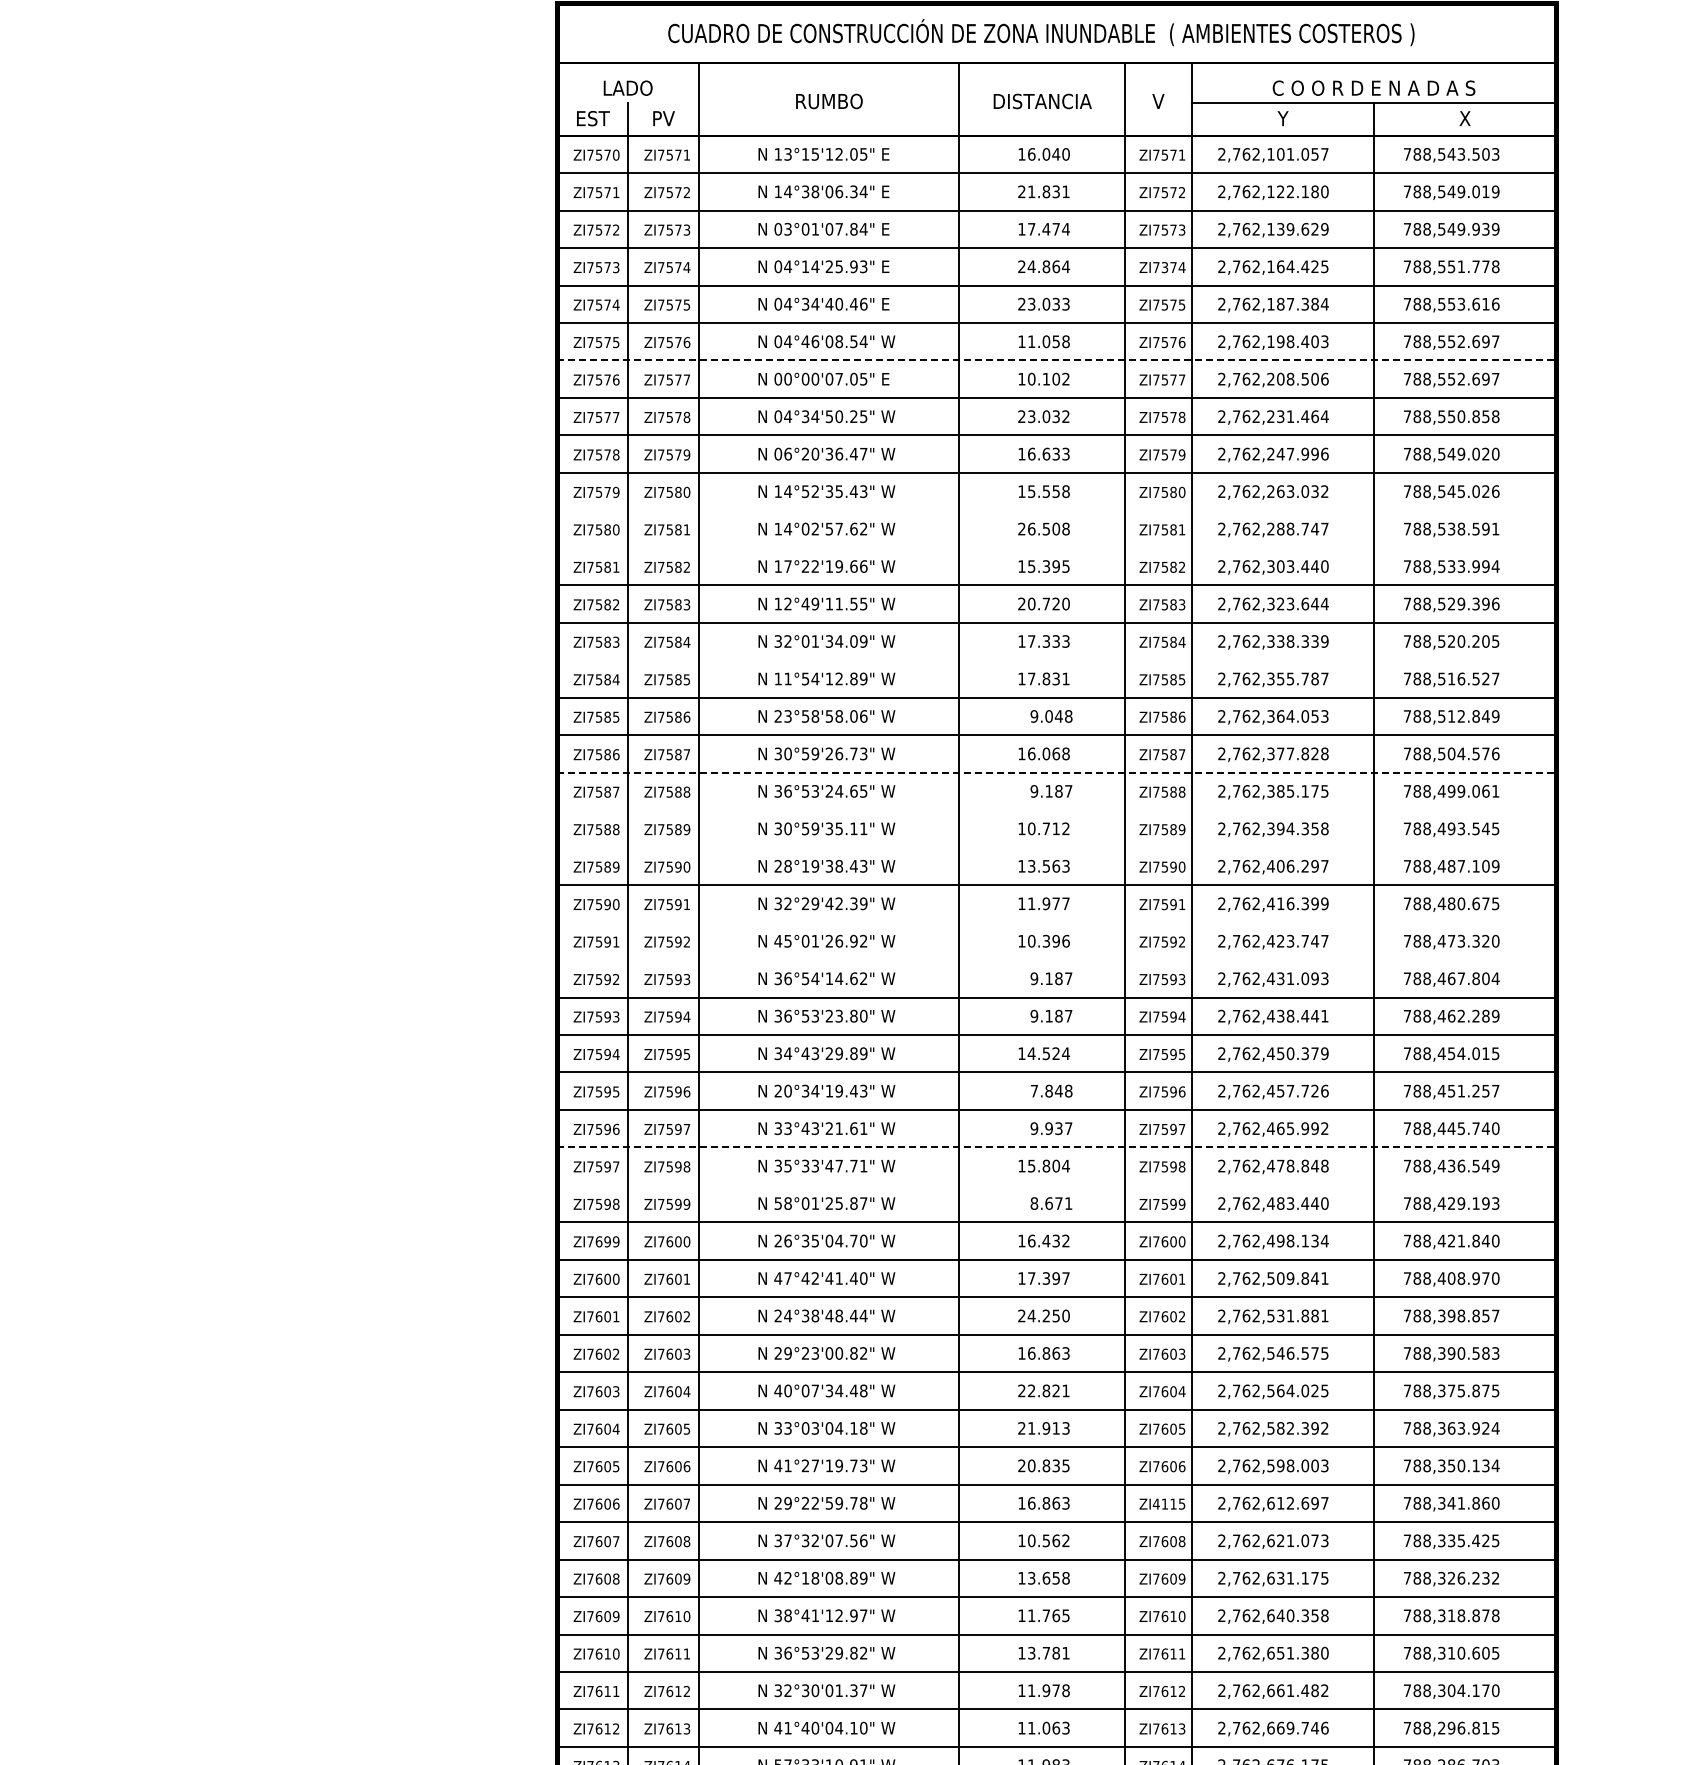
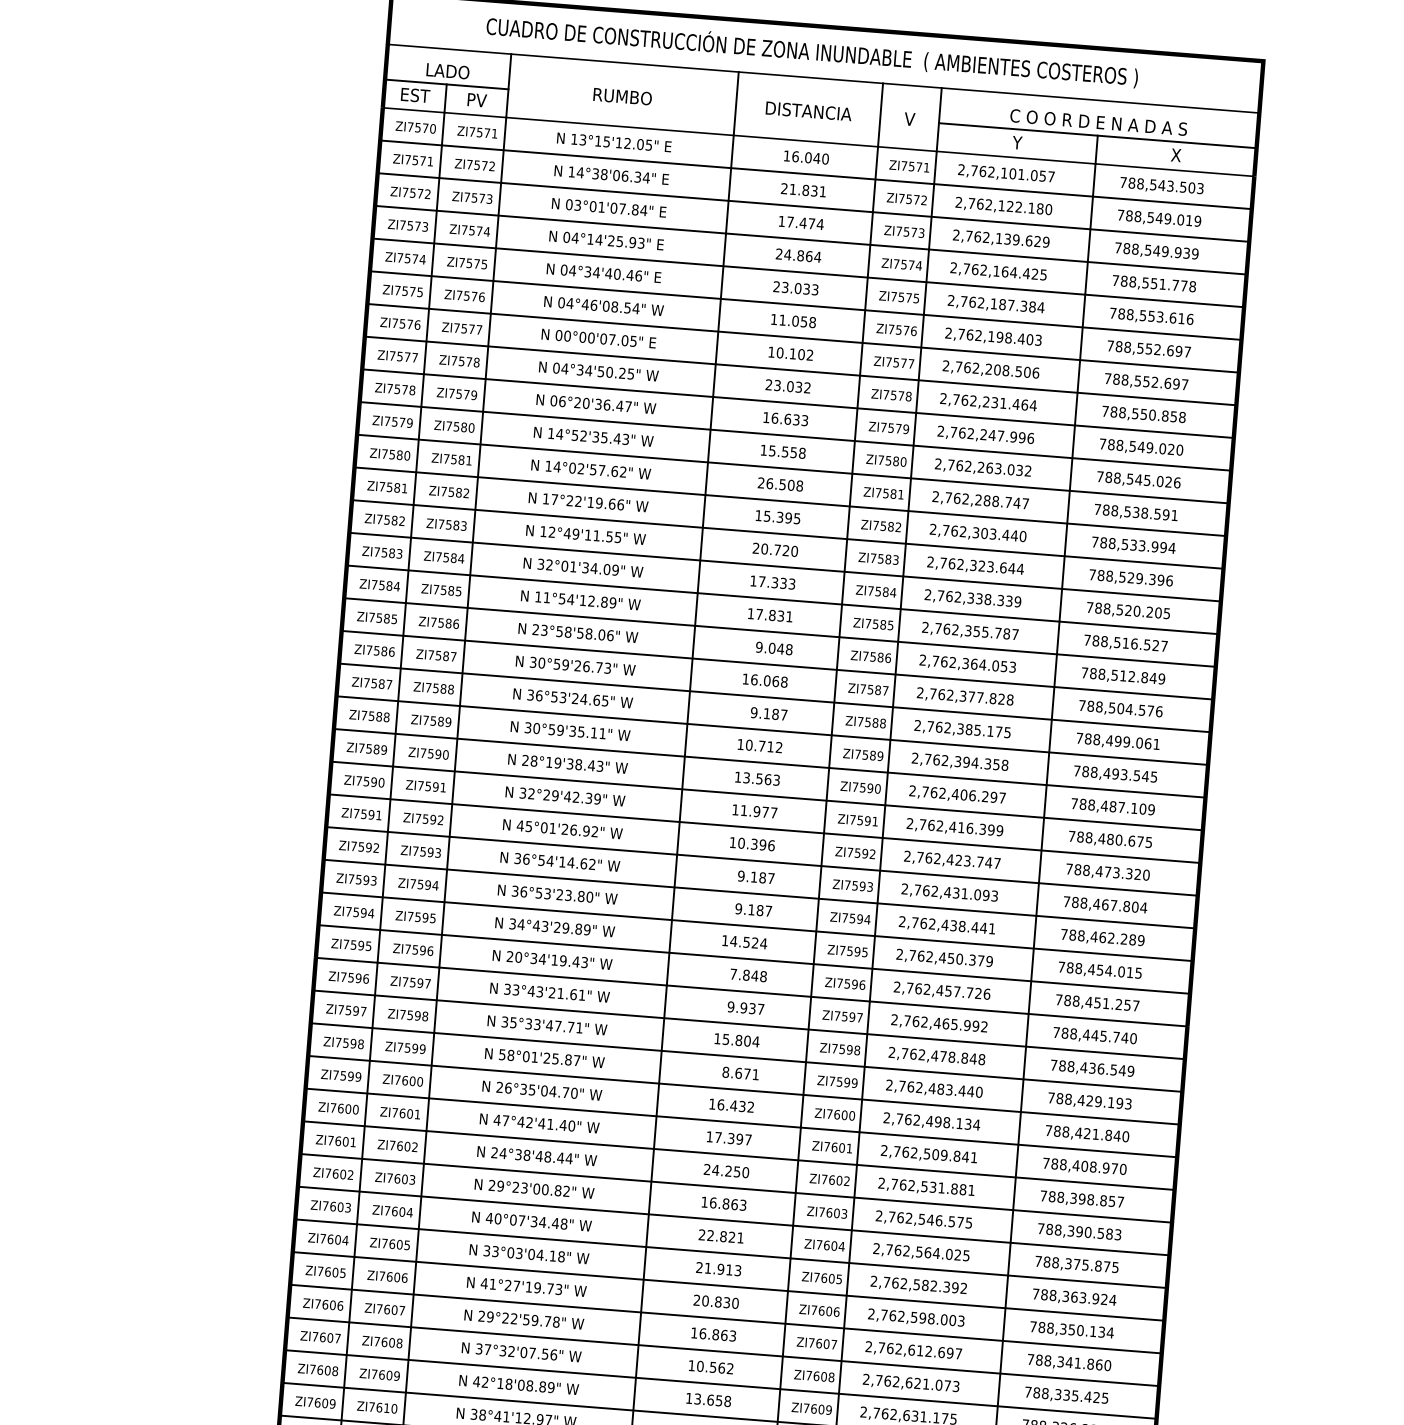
line: (627, 103) -> (446, 84), added
text: (1165, 266) -> (904, 263), ZI7374 -> ZI7574
line: (1057, 360) -> (803, 338), dashed -> solid
line: (1056, 510) -> (792, 469), added
line: (1056, 547) -> (790, 501), added
line: (1056, 660) -> (782, 600), added
line: (1057, 772) -> (775, 697), dashed -> solid
line: (1056, 810) -> (772, 730), added
line: (1056, 847) -> (769, 763), added
line: (1056, 922) -> (764, 828), added
line: (1056, 960) -> (761, 861), added
line: (1057, 1147) -> (749, 1025), dashed -> solid
line: (1056, 1184) -> (746, 1057), added
text: (598, 1241) -> (342, 1075), ZI7699 -> ZI7599
text: (1065, 1465) -> (735, 1303), 20.835 -> 20.830
text: (1168, 1503) -> (822, 1343), ZI4115 -> ZI7607

